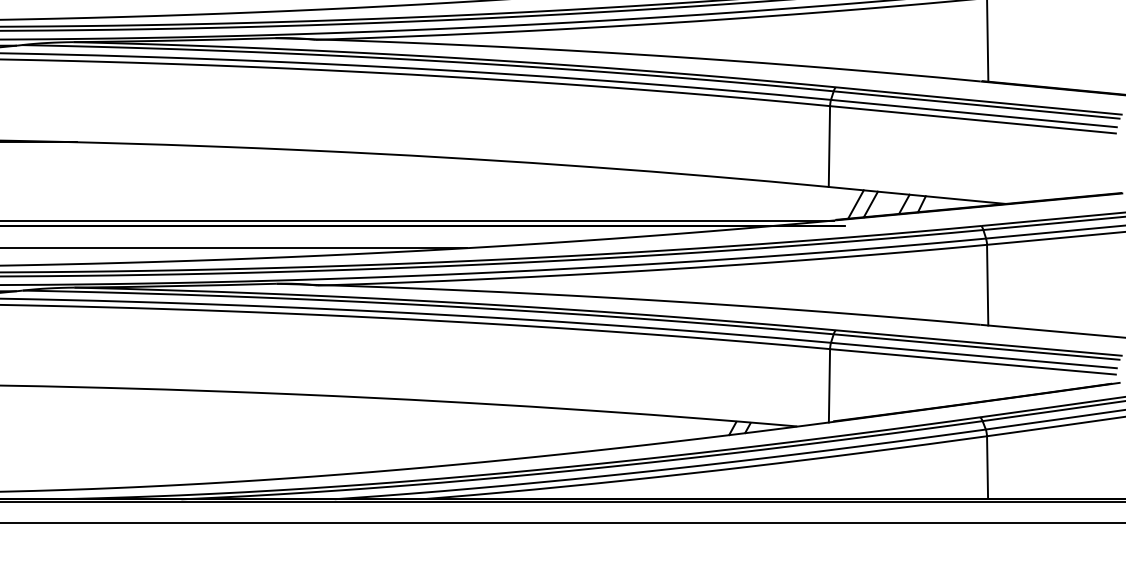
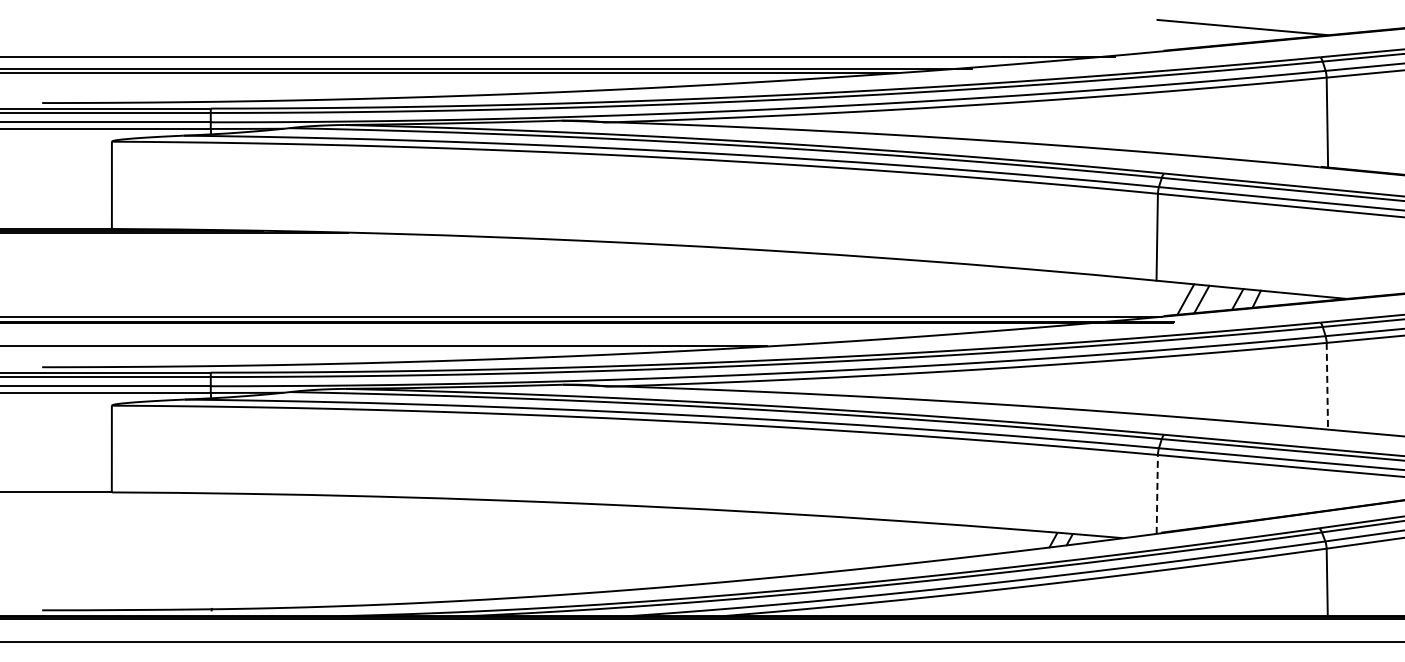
line: (987, 285) -> (1327, 386), solid -> dashed
line: (829, 384) -> (1157, 493), solid -> dashed

